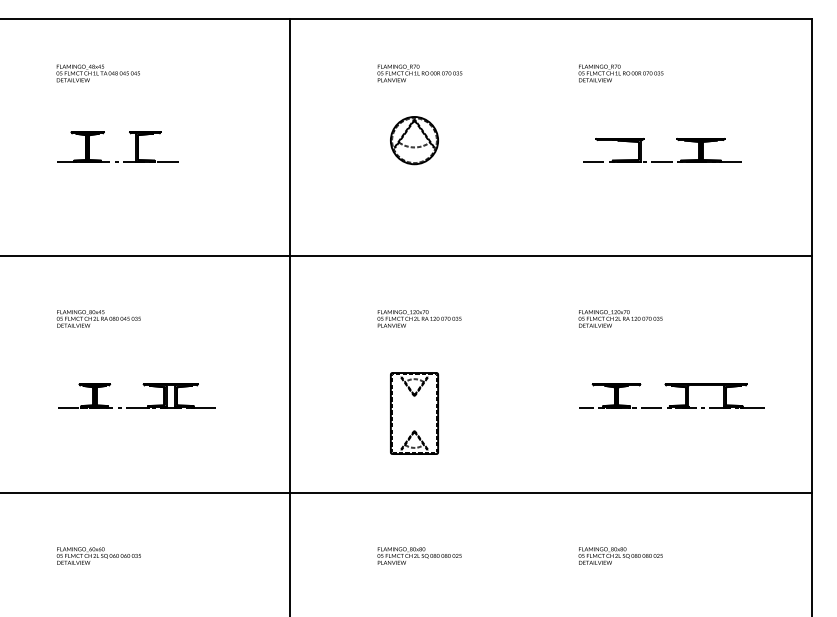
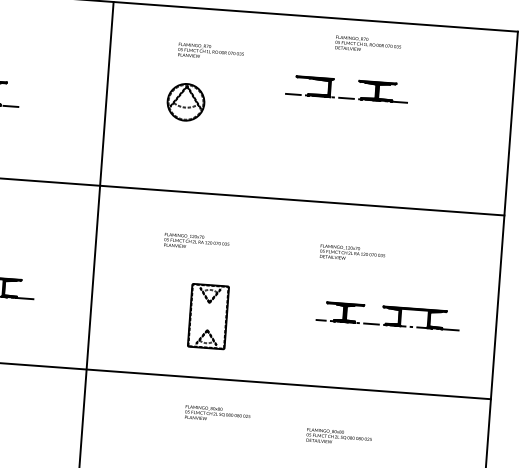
text: (620, 73) -> (367, 44), moved
part: (414, 140) -> (186, 102), moved
part: (662, 161) -> (346, 97), moved
part: (414, 413) -> (208, 316), moved
text: (419, 555) -> (217, 413), moved

